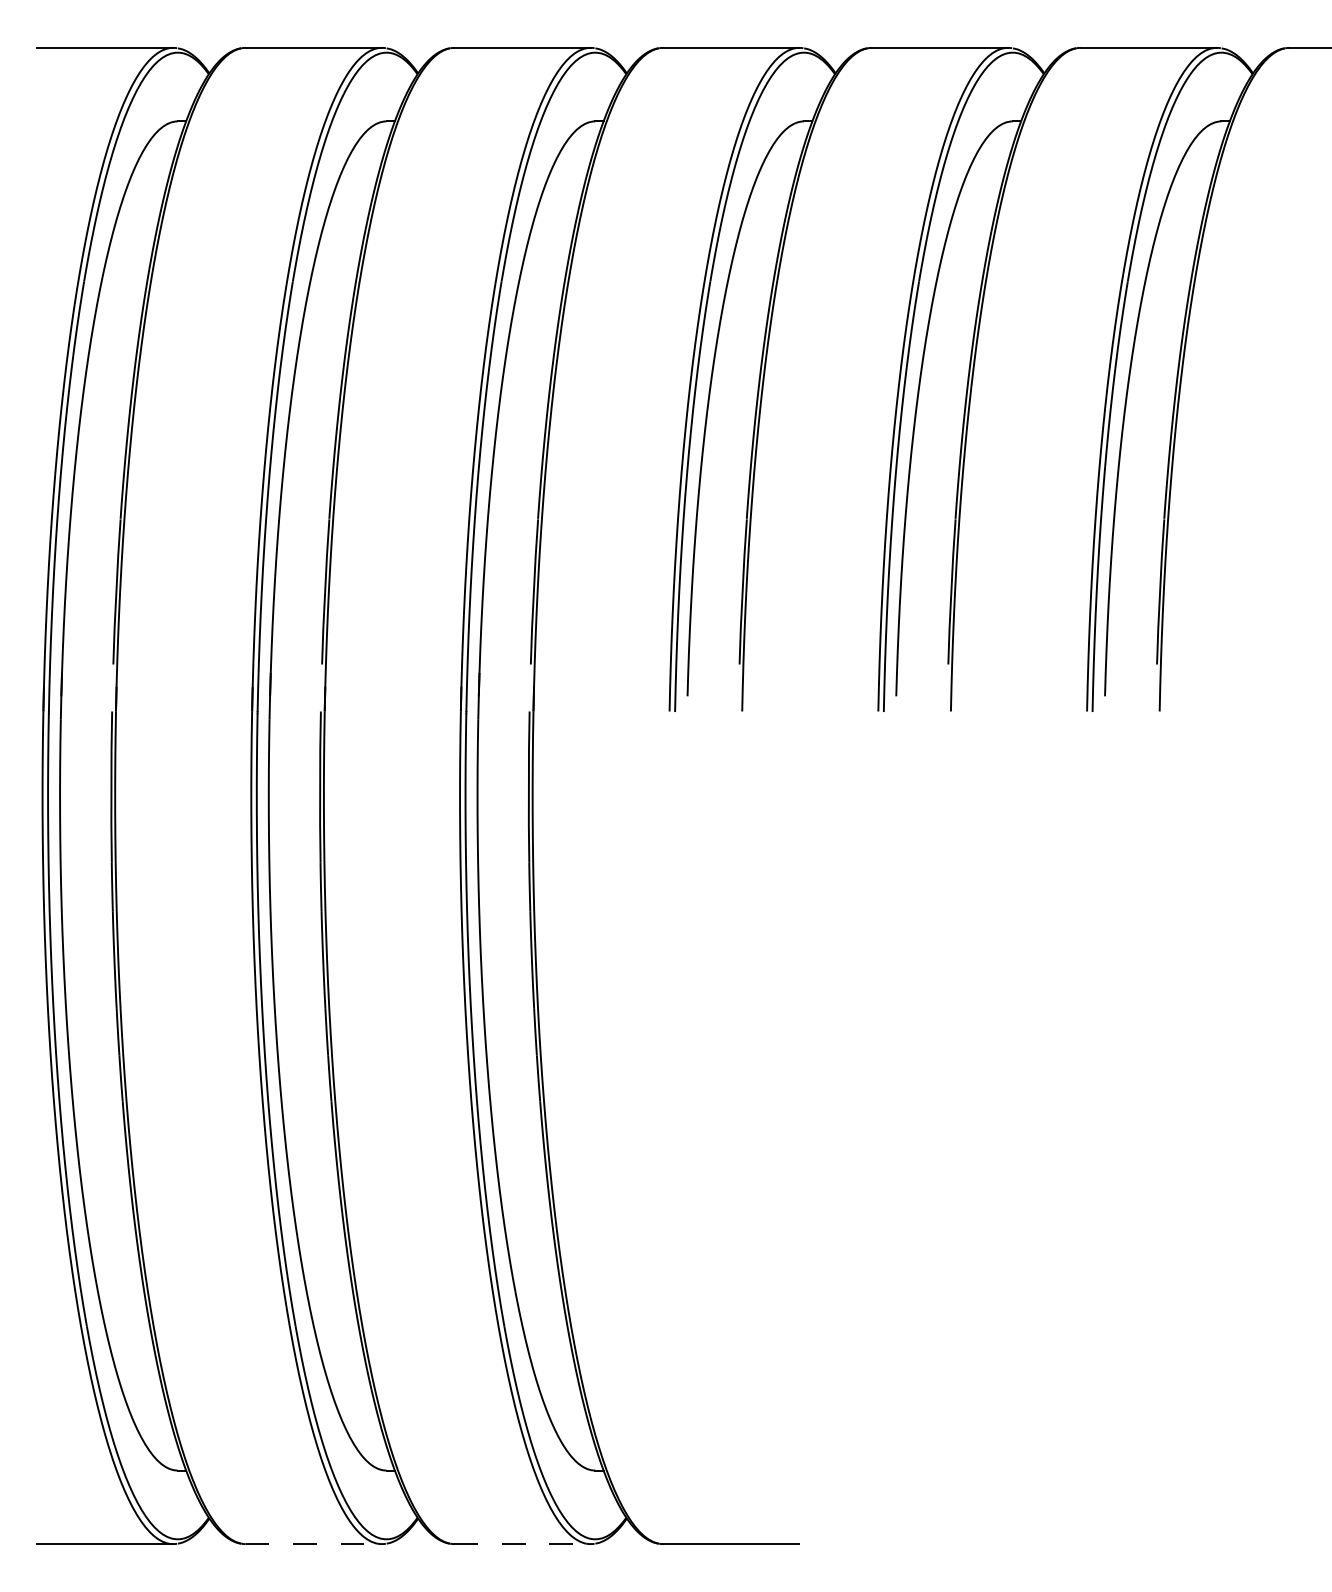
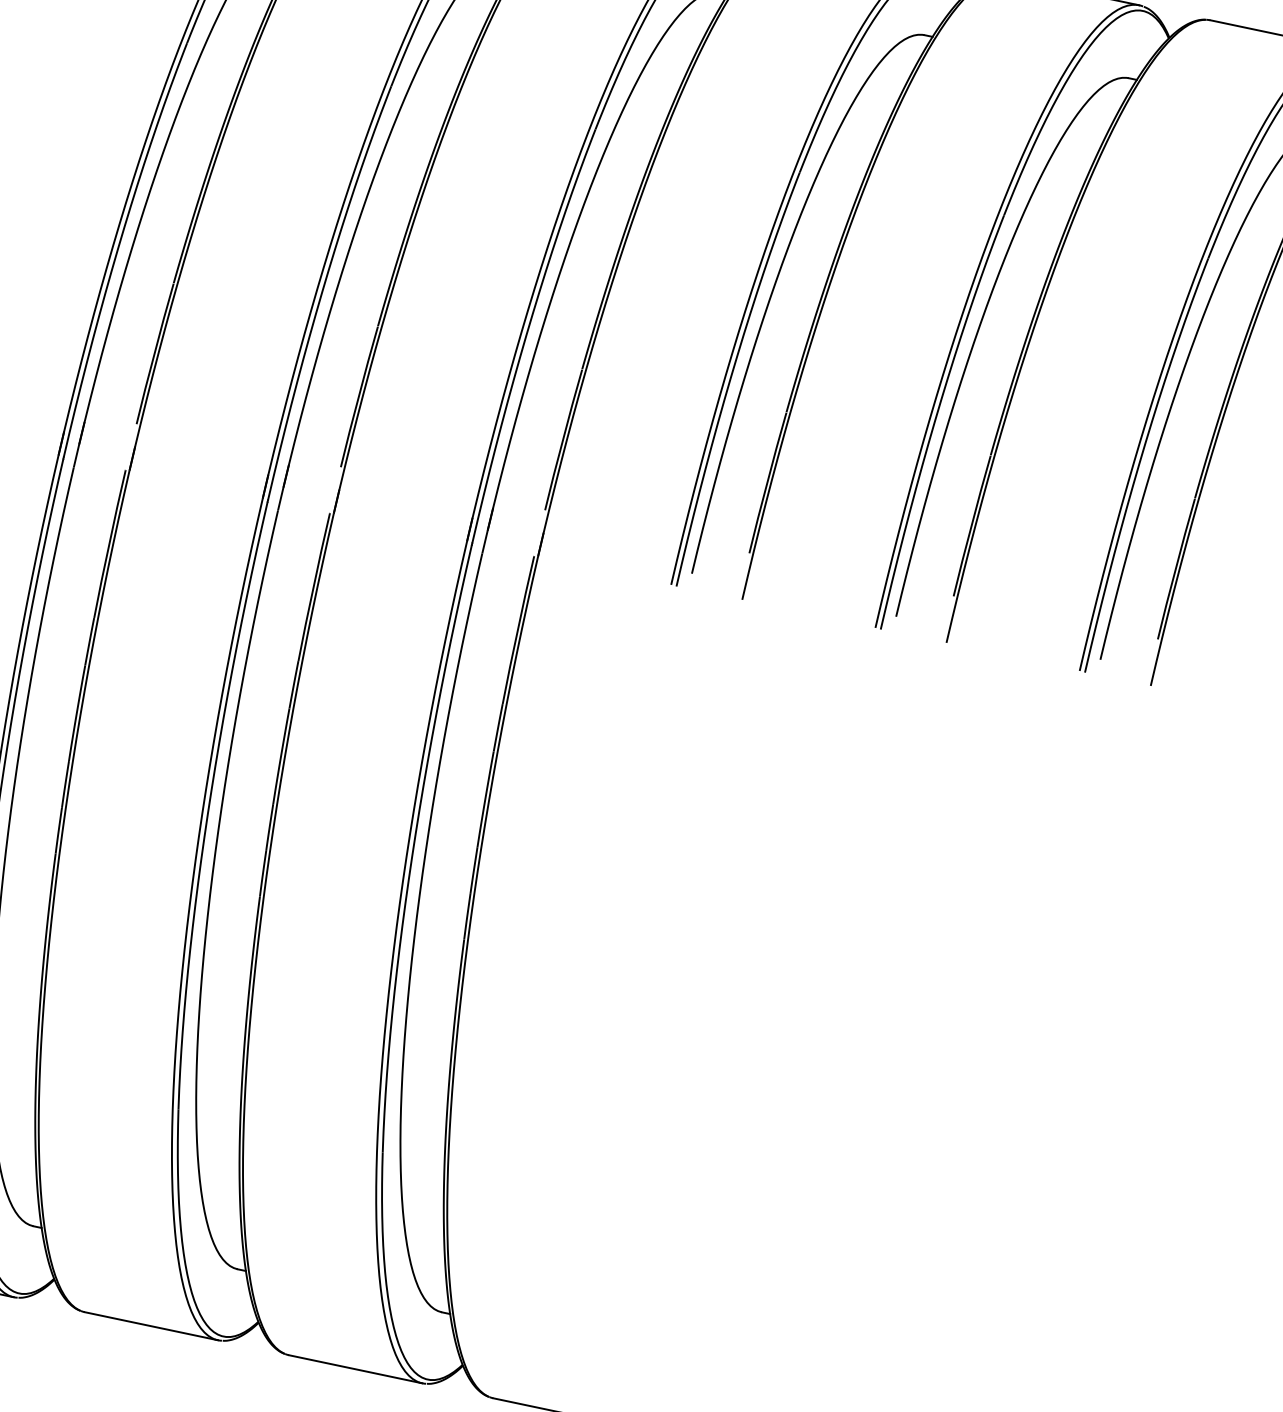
line: (314, 1544) -> (151, 1326), dashed -> solid
line: (523, 1544) -> (356, 1369), dashed -> solid

